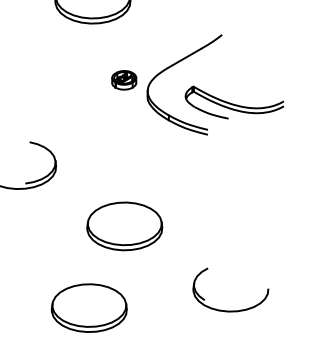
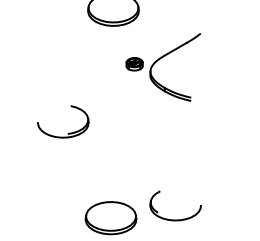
part: (233, 101) -> (208, 78), removed
part: (124, 225) -> (134, 162), removed
part: (230, 310) -> (175, 219), moved

